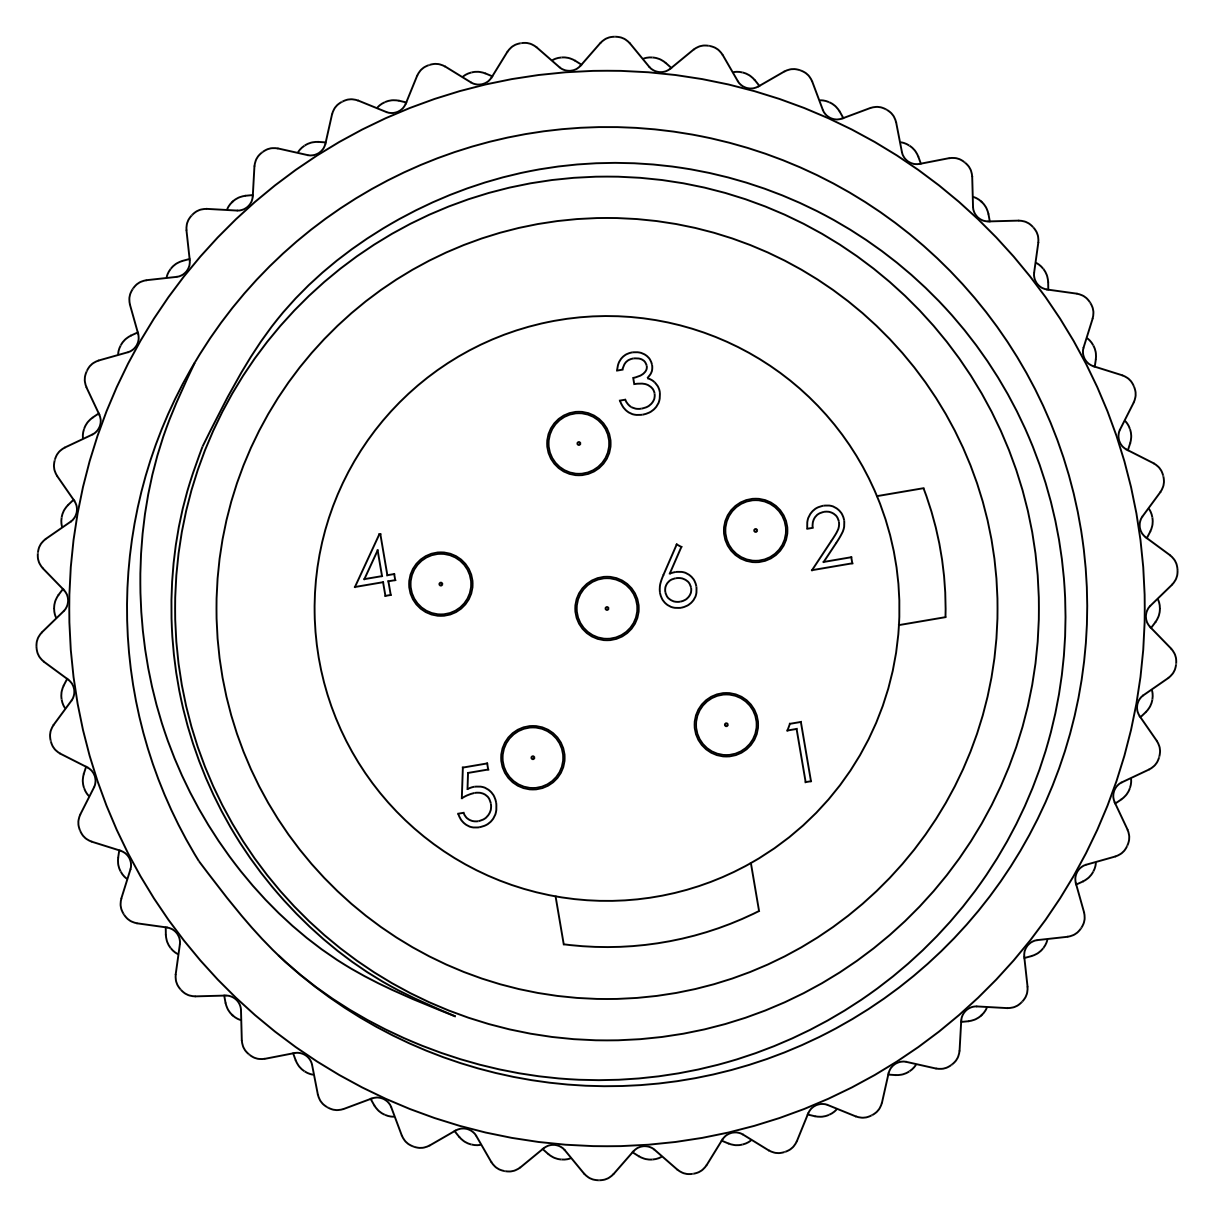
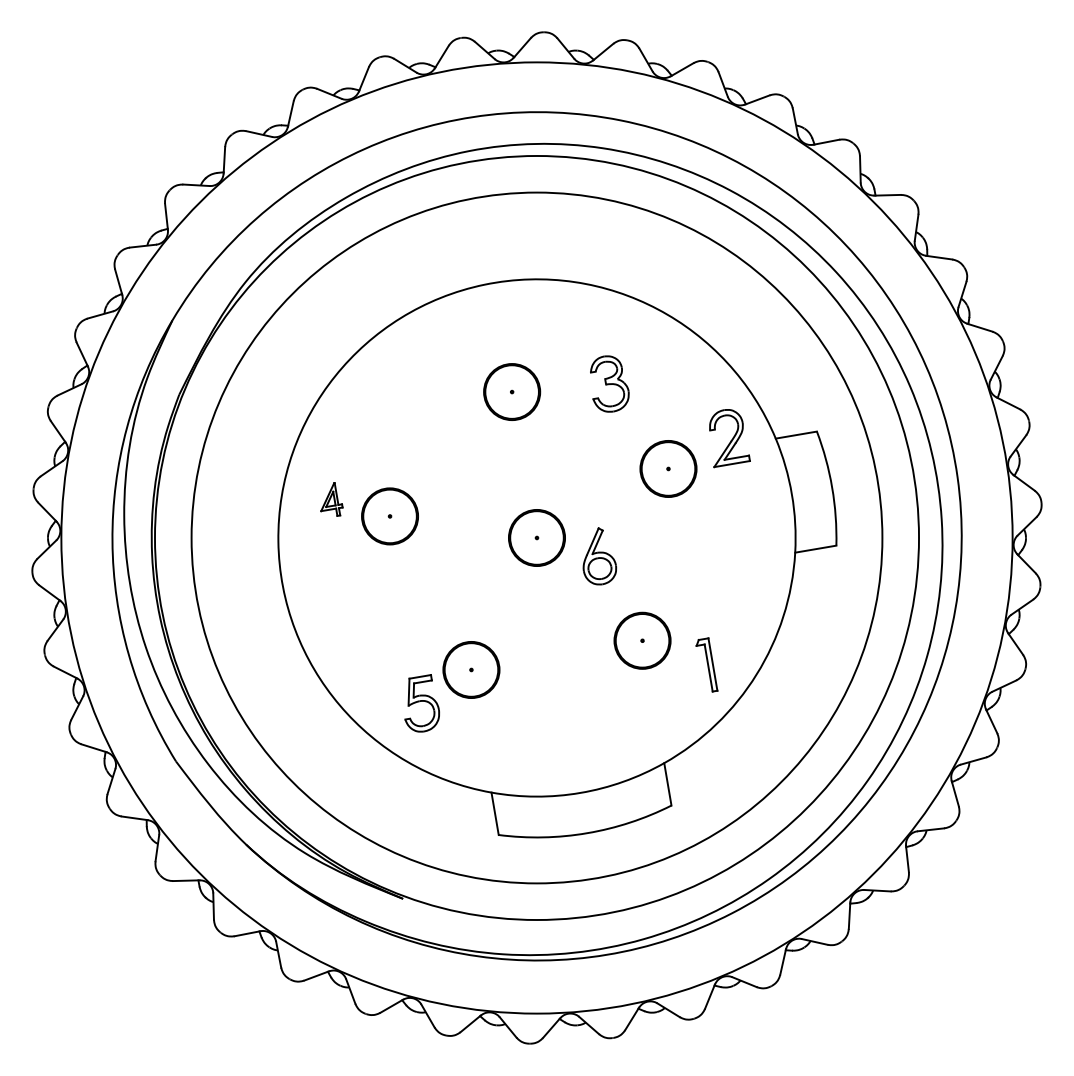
part: (638, 382) -> (609, 383), moved
part: (829, 537) -> (729, 438), moved
part: (374, 564) -> (331, 499), size x0.6
part: (677, 576) -> (599, 556), moved

